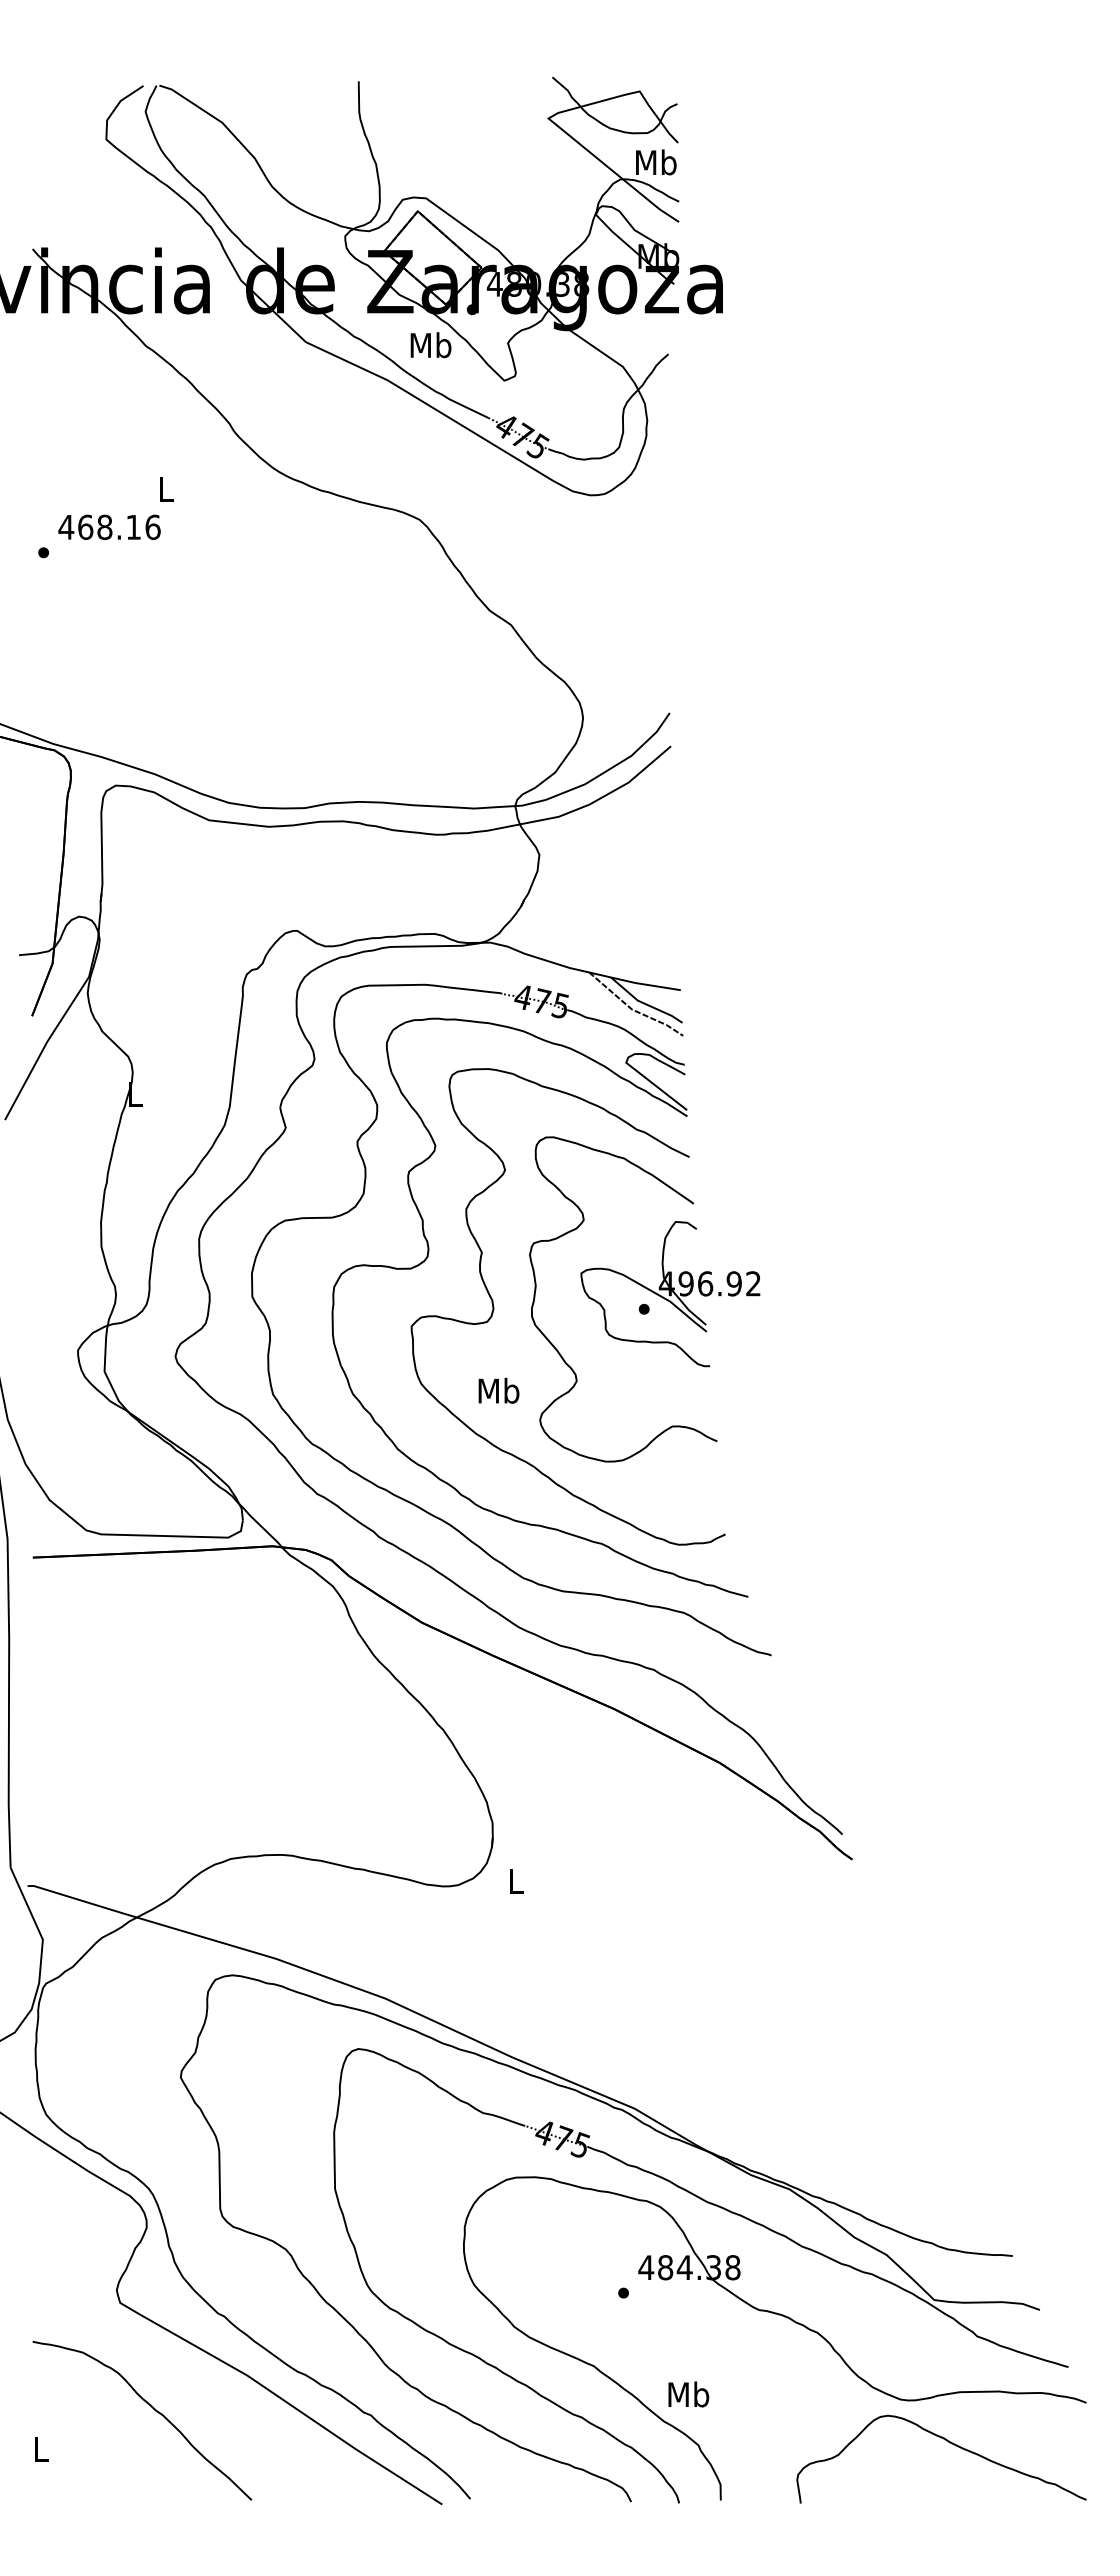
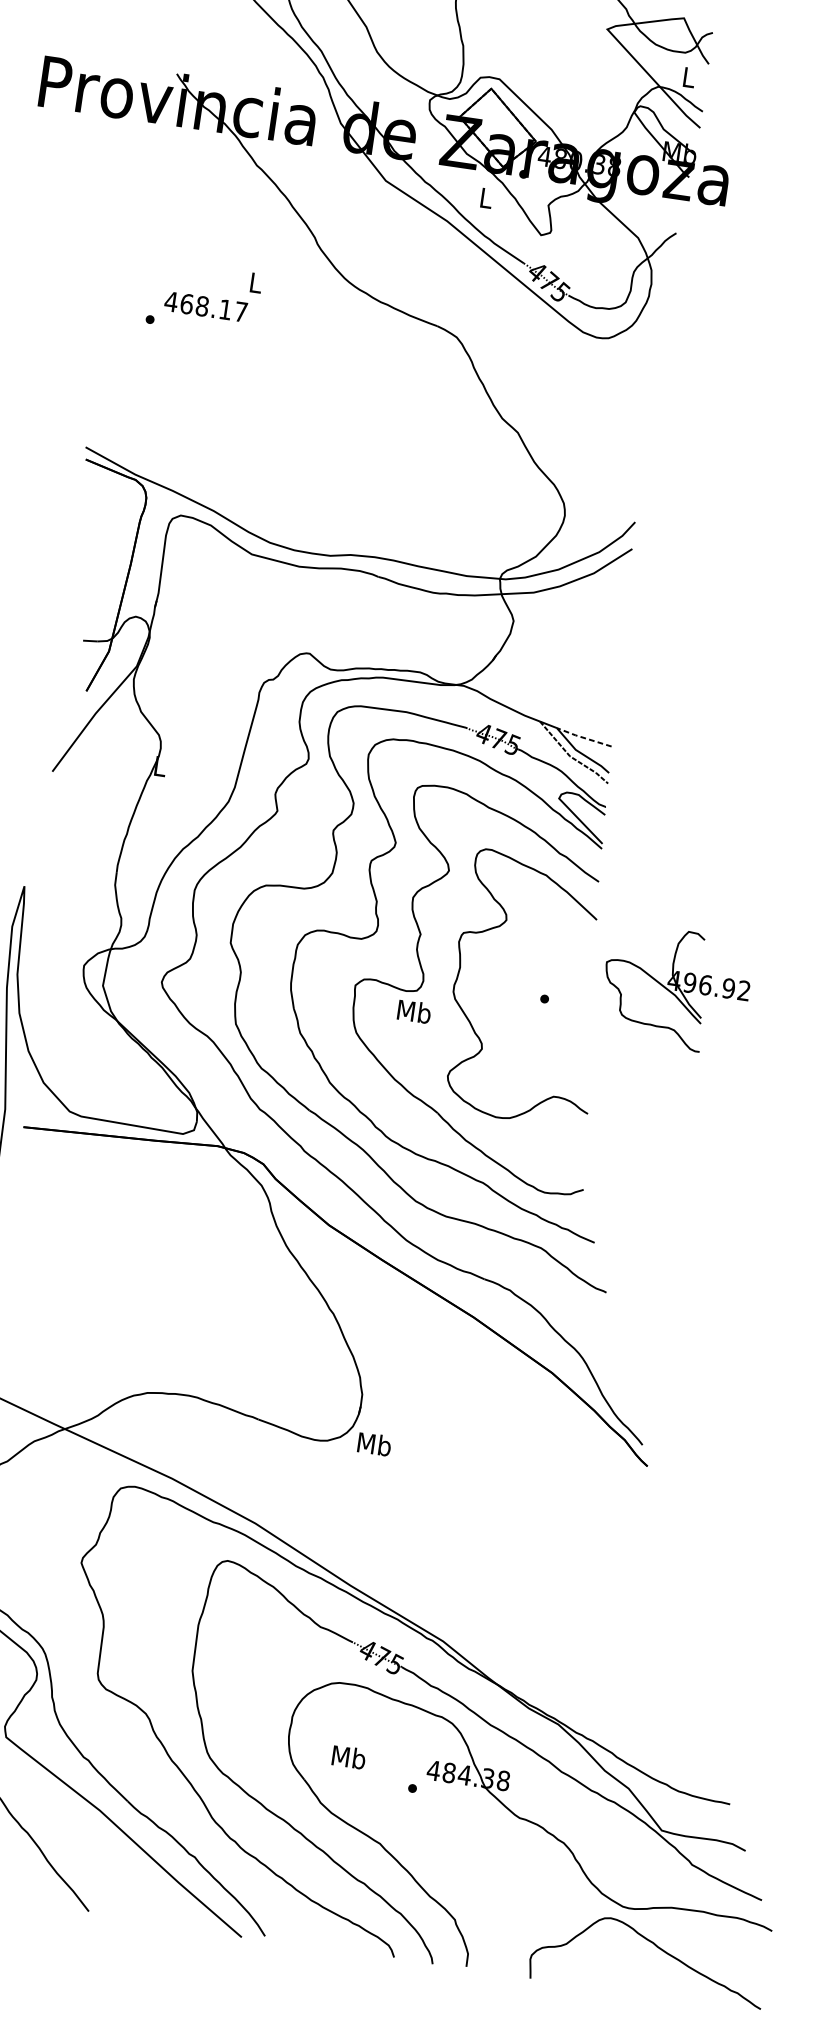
text: (656, 162) -> (689, 77), Mb -> L
text: (430, 345) -> (485, 198), Mb -> L
text: (152, 526) -> (240, 311), 468.16 -> 468.17
line: (644, 984) -> (583, 737), solid -> dashed
part: (670, 1294) -> (676, 989), moved
text: (498, 1390) -> (414, 1011), moved
text: (516, 1881) -> (374, 1444), L -> Mb
text: (688, 2394) -> (348, 1757), moved

